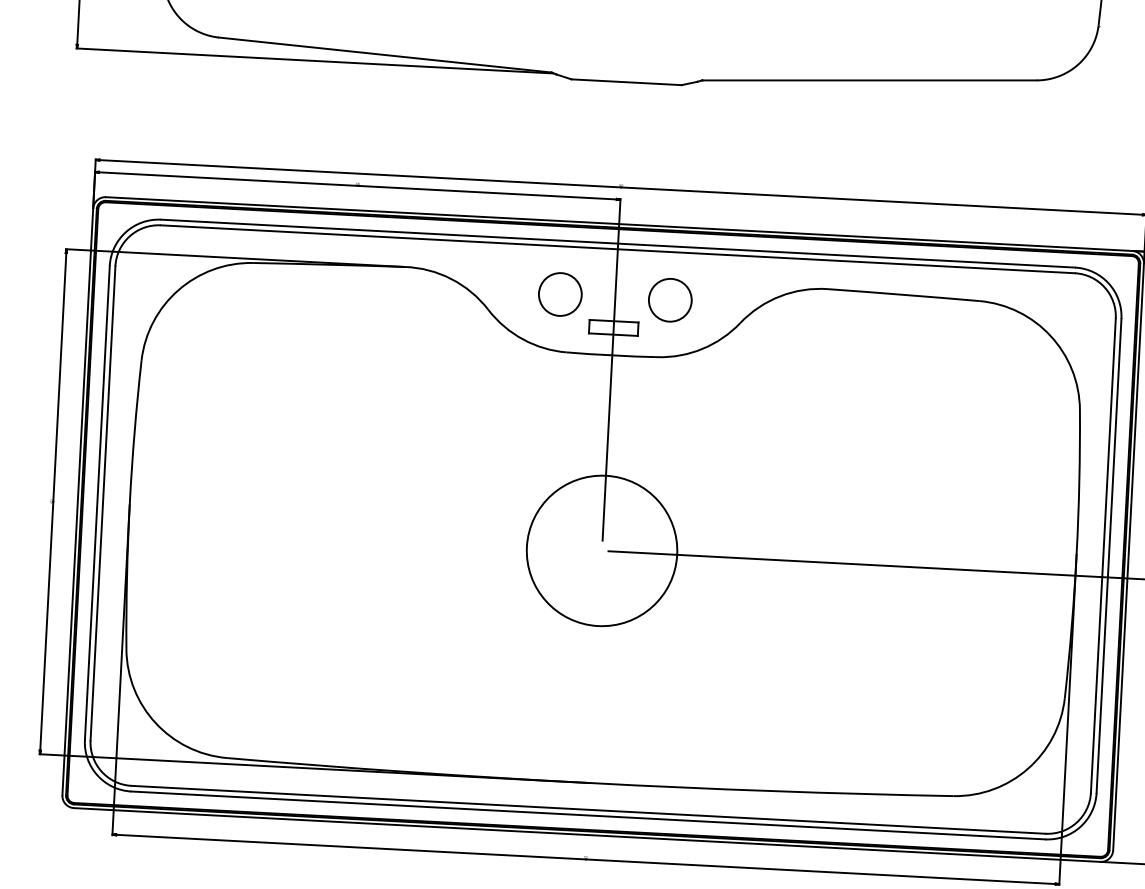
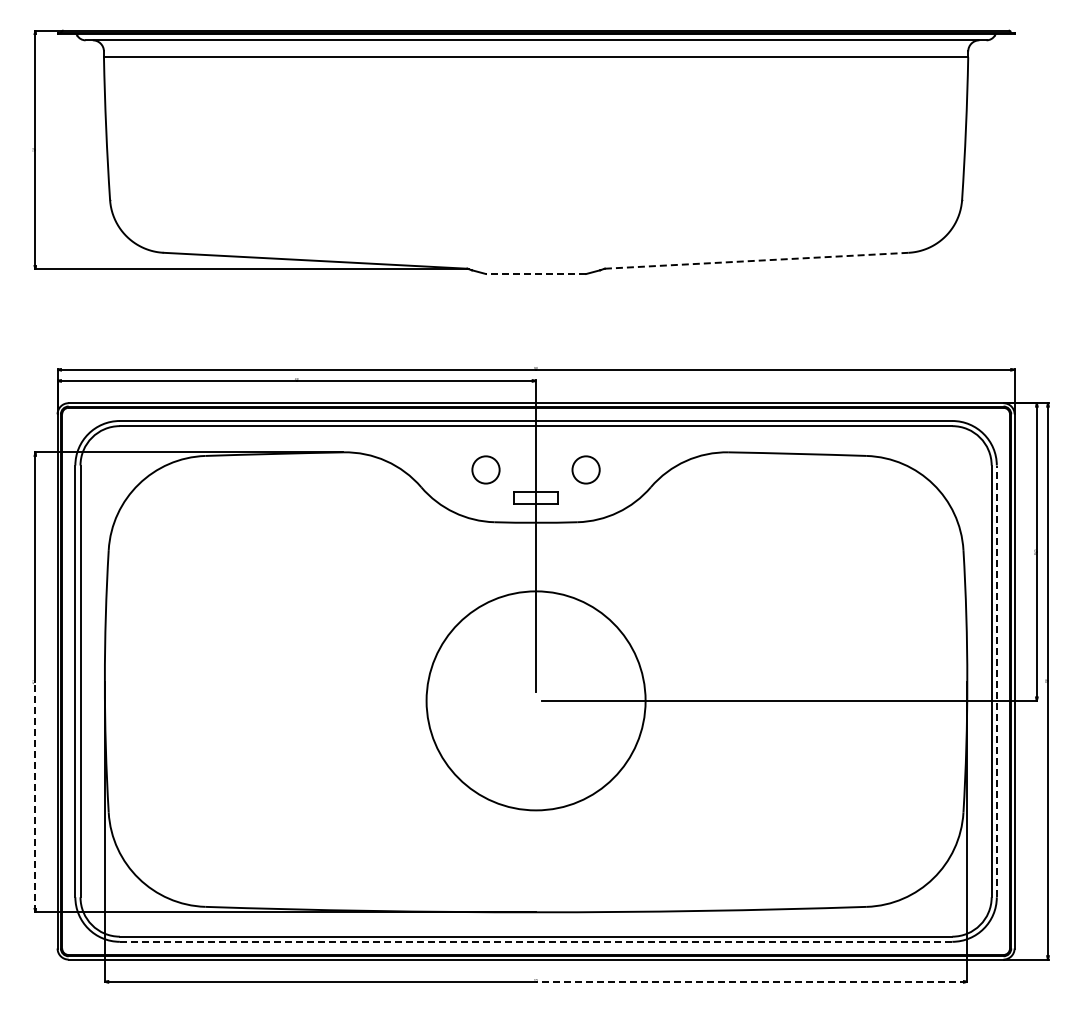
line: (870, 80) -> (757, 260), solid -> dashed
line: (625, 82) -> (535, 274), solid -> dashed
circle: (559, 293) -> (485, 469), size x0.7
circle: (669, 299) -> (585, 469), size x0.7
circle: (601, 550) -> (535, 700), size x1.6
line: (1108, 556) -> (996, 681), solid -> dashed
line: (46, 628) -> (35, 797), solid -> dashed
line: (588, 815) -> (536, 941), solid -> dashed
line: (822, 871) -> (751, 981), solid -> dashed

